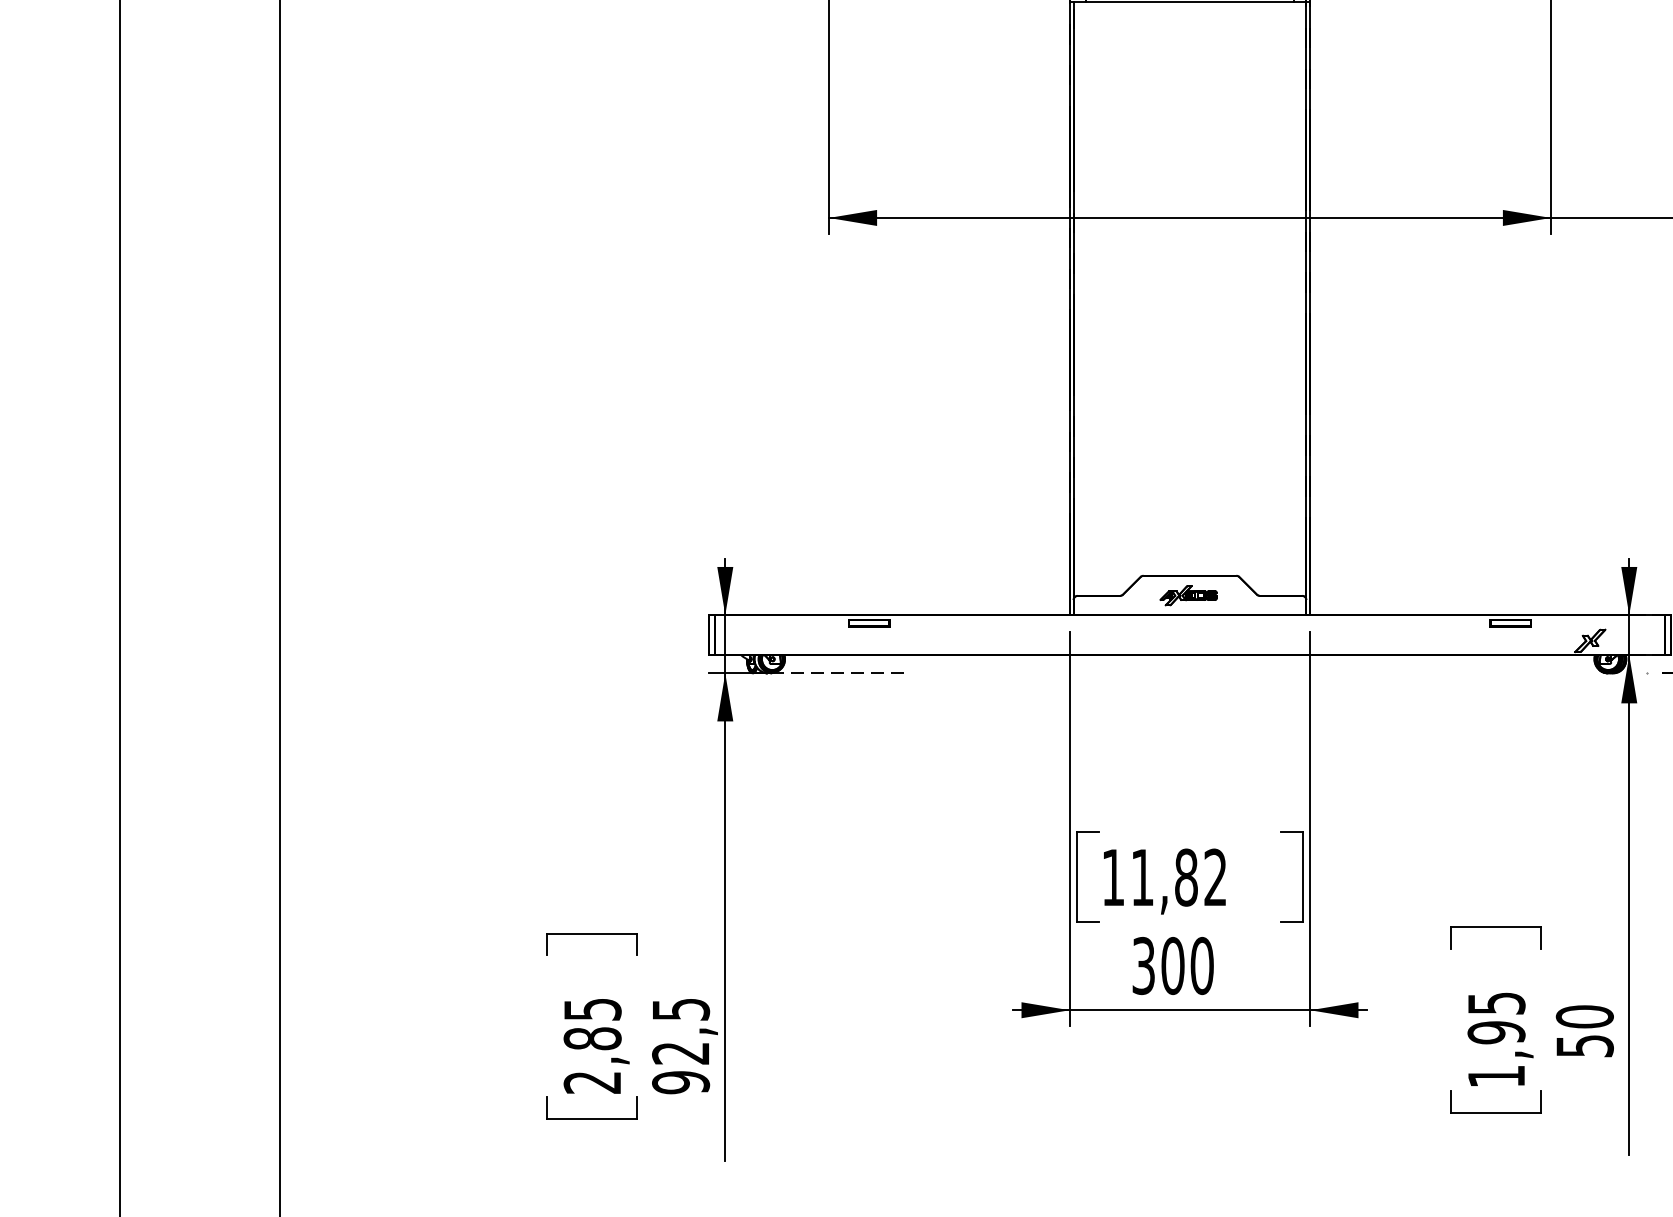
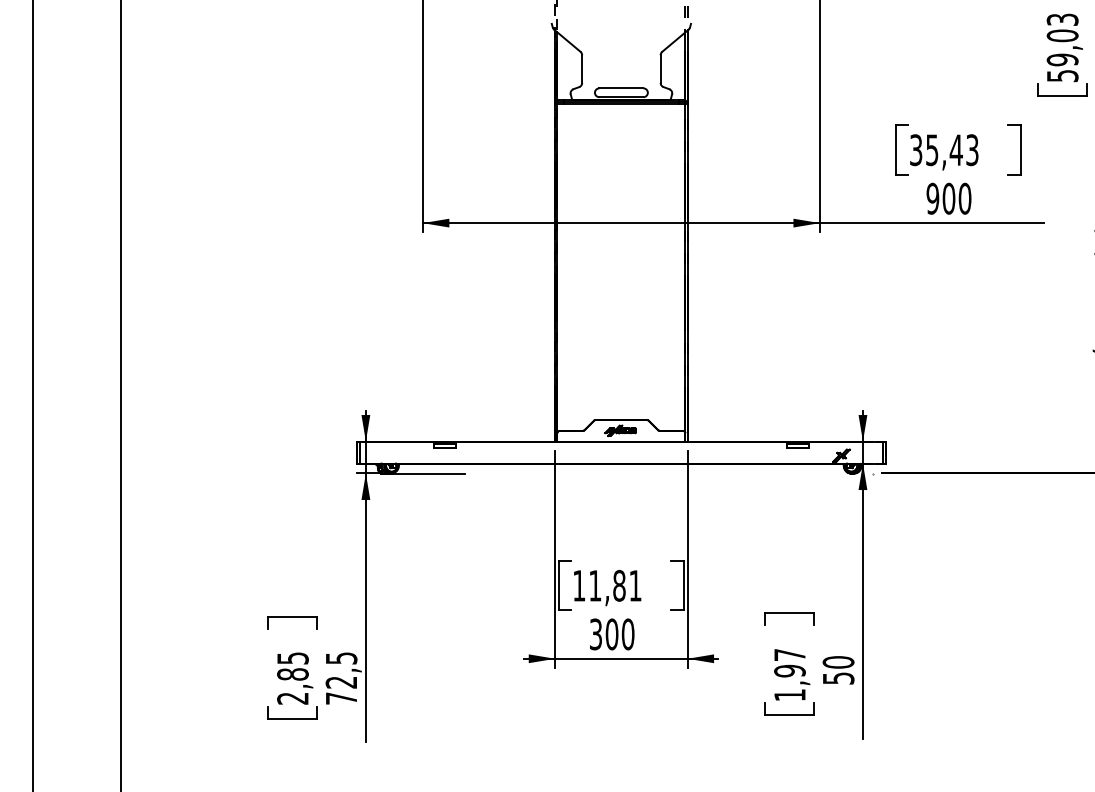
line: (837, 673) -> (427, 473), dashed -> solid
text: (1215, 876) -> (635, 585), 11,82 -> 11,81
text: (1495, 1004) -> (789, 655), 1,95 -> 1,97
text: (680, 1082) -> (341, 698), 92,5 -> 72,5

